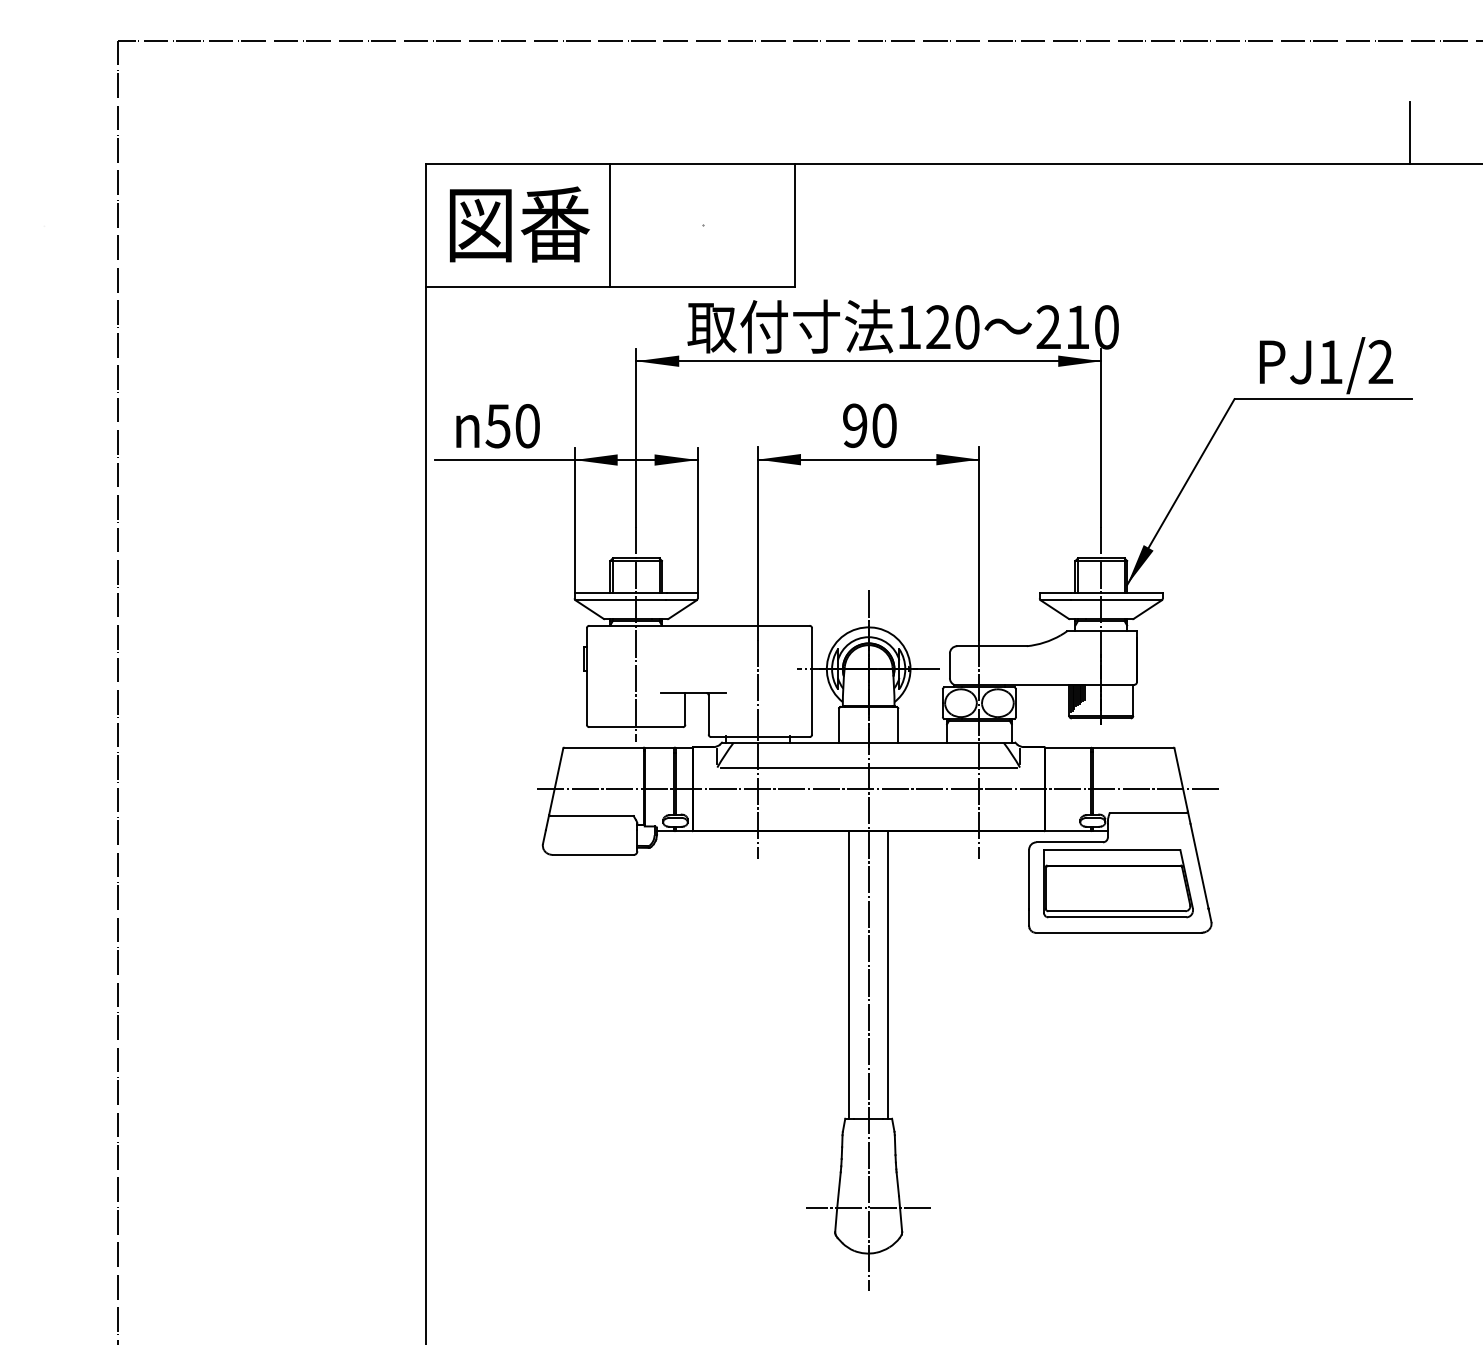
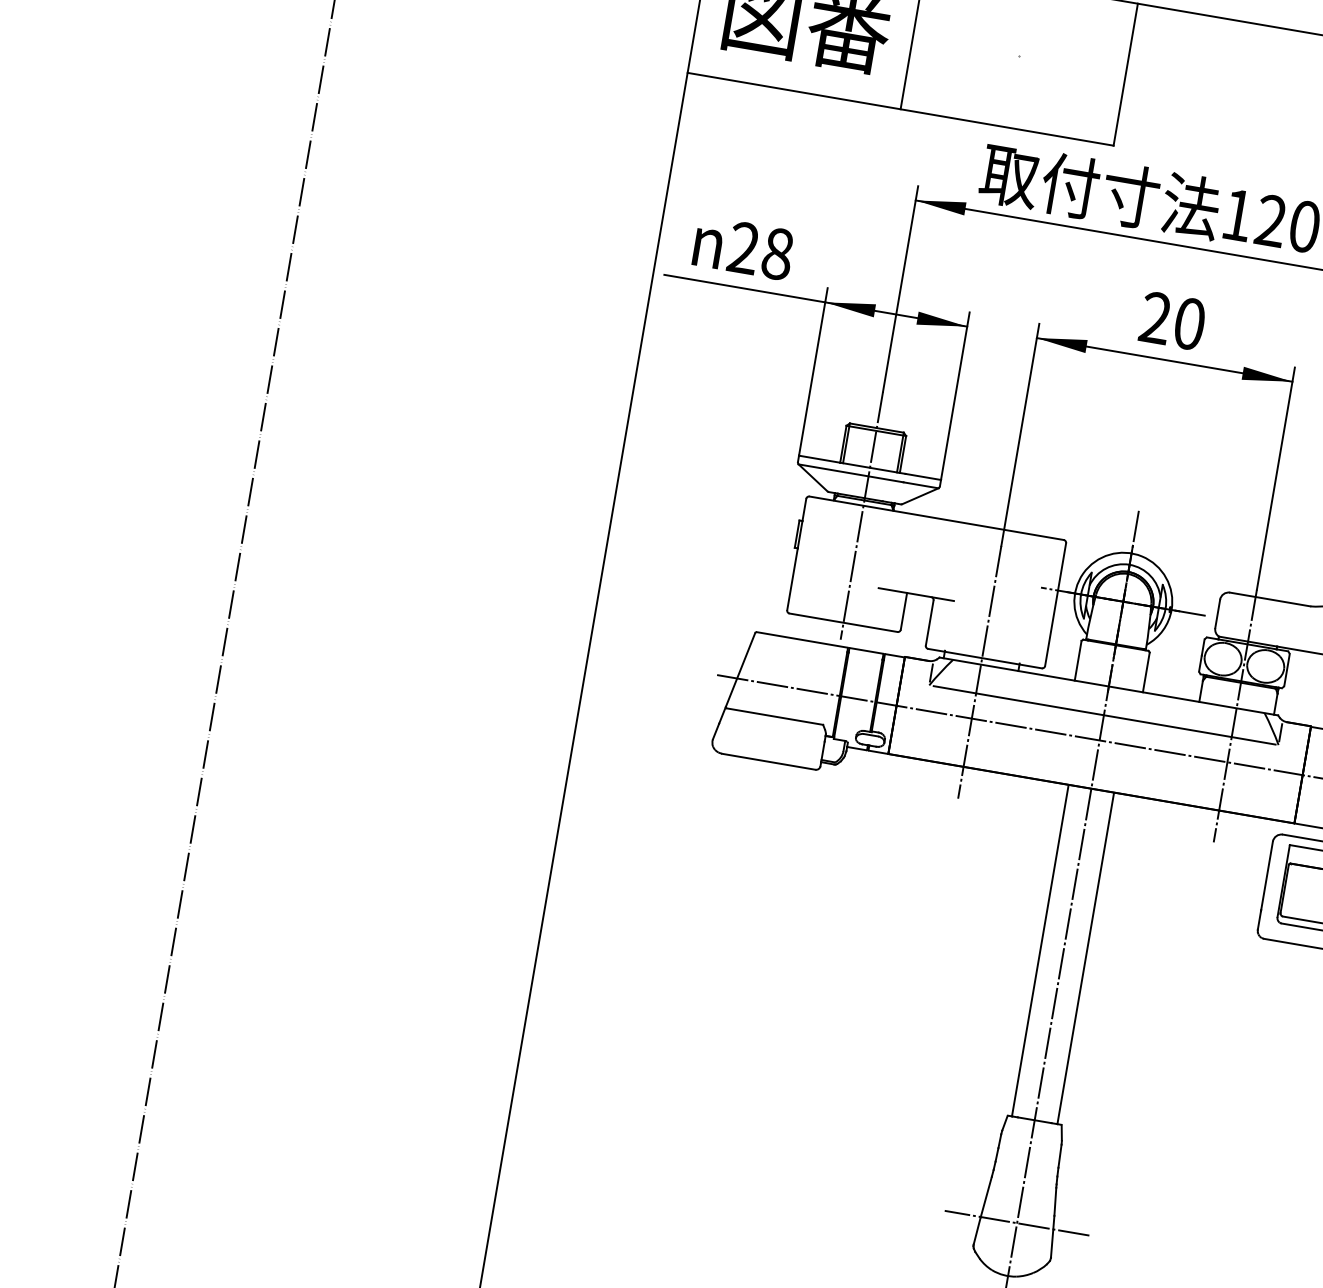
text: (512, 426) -> (760, 251), 50 -> 28
text: (855, 426) -> (1155, 319), 90 -> 20

